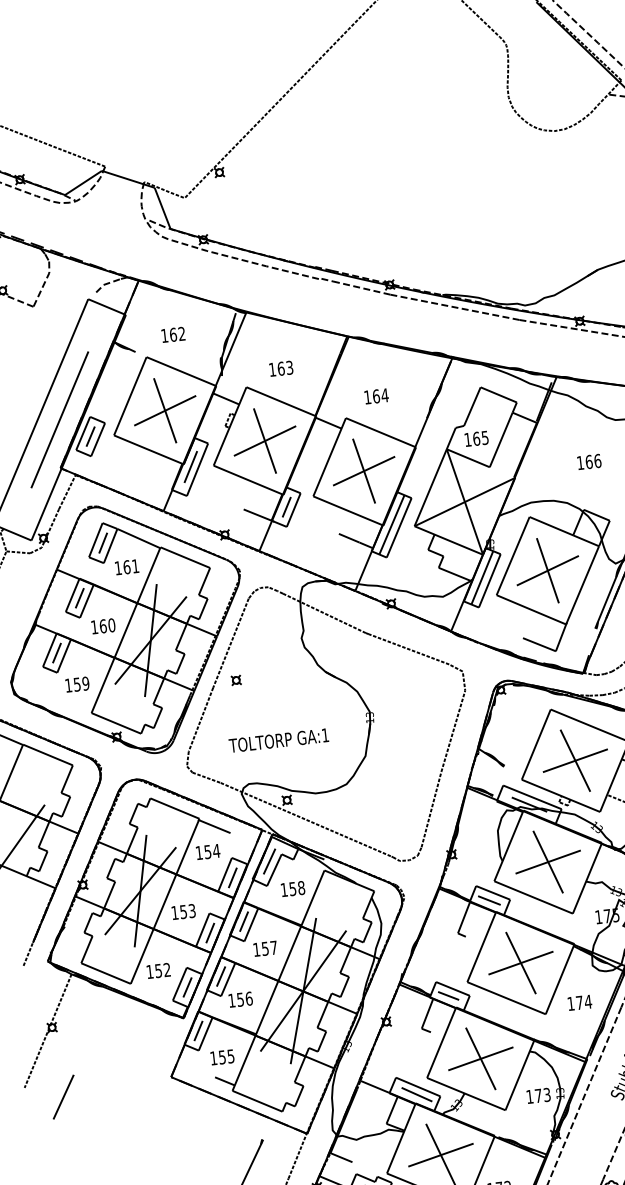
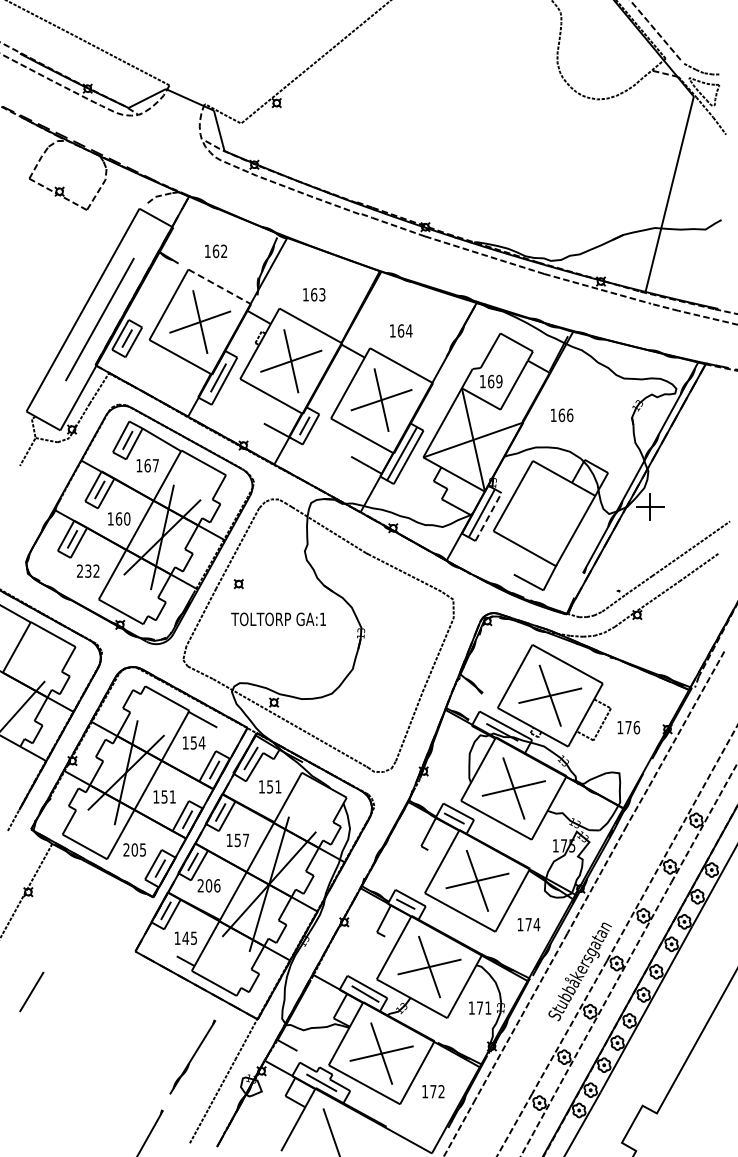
line: (181, 371) -> (219, 286), solid -> dashed
text: (485, 436) -> (499, 380), 165 -> 169
text: (589, 462) -> (562, 415), moved
text: (135, 566) -> (155, 465), 161 -> 167
part: (547, 570) -> (544, 513), removed
line: (489, 580) -> (488, 516), solid -> dashed
text: (77, 683) -> (88, 570), 159 -> 232
text: (278, 740) -> (278, 619), moved
text: (301, 887) -> (278, 786), 158 -> 151
text: (191, 910) -> (172, 796), 153 -> 151
text: (158, 970) -> (134, 849), 152 -> 205
text: (235, 999) -> (204, 885), 156 -> 206
text: (222, 1057) -> (185, 938), 155 -> 145
text: (547, 1094) -> (488, 1007), 173 -> 171
line: (63, 1097) -> (31, 992), moved

